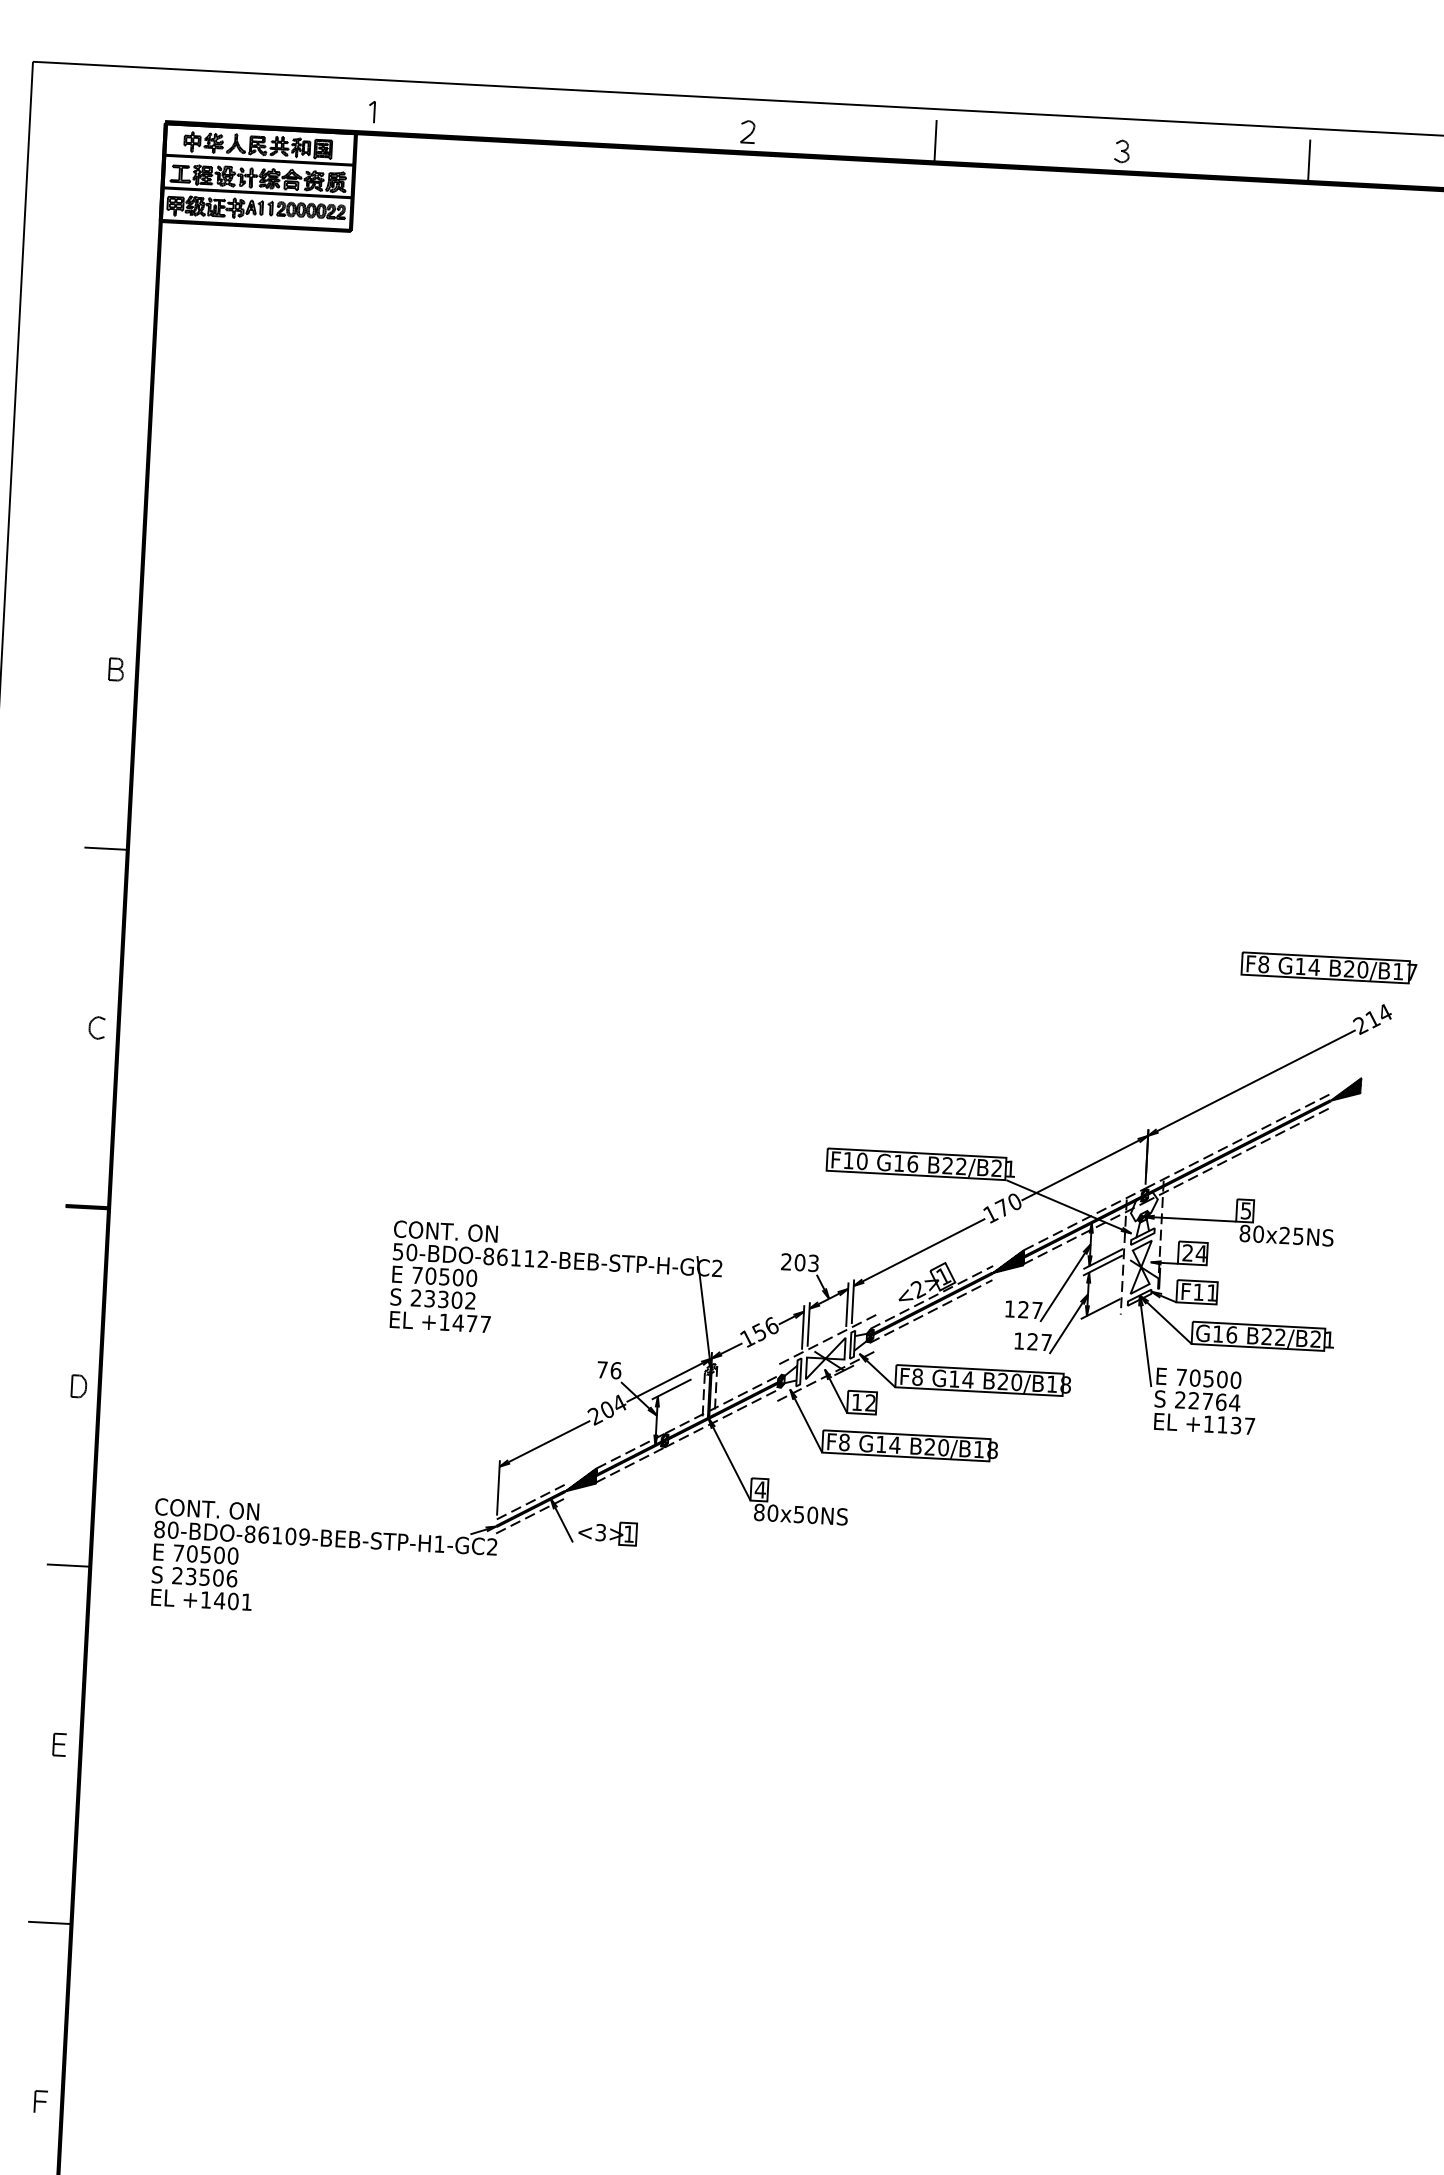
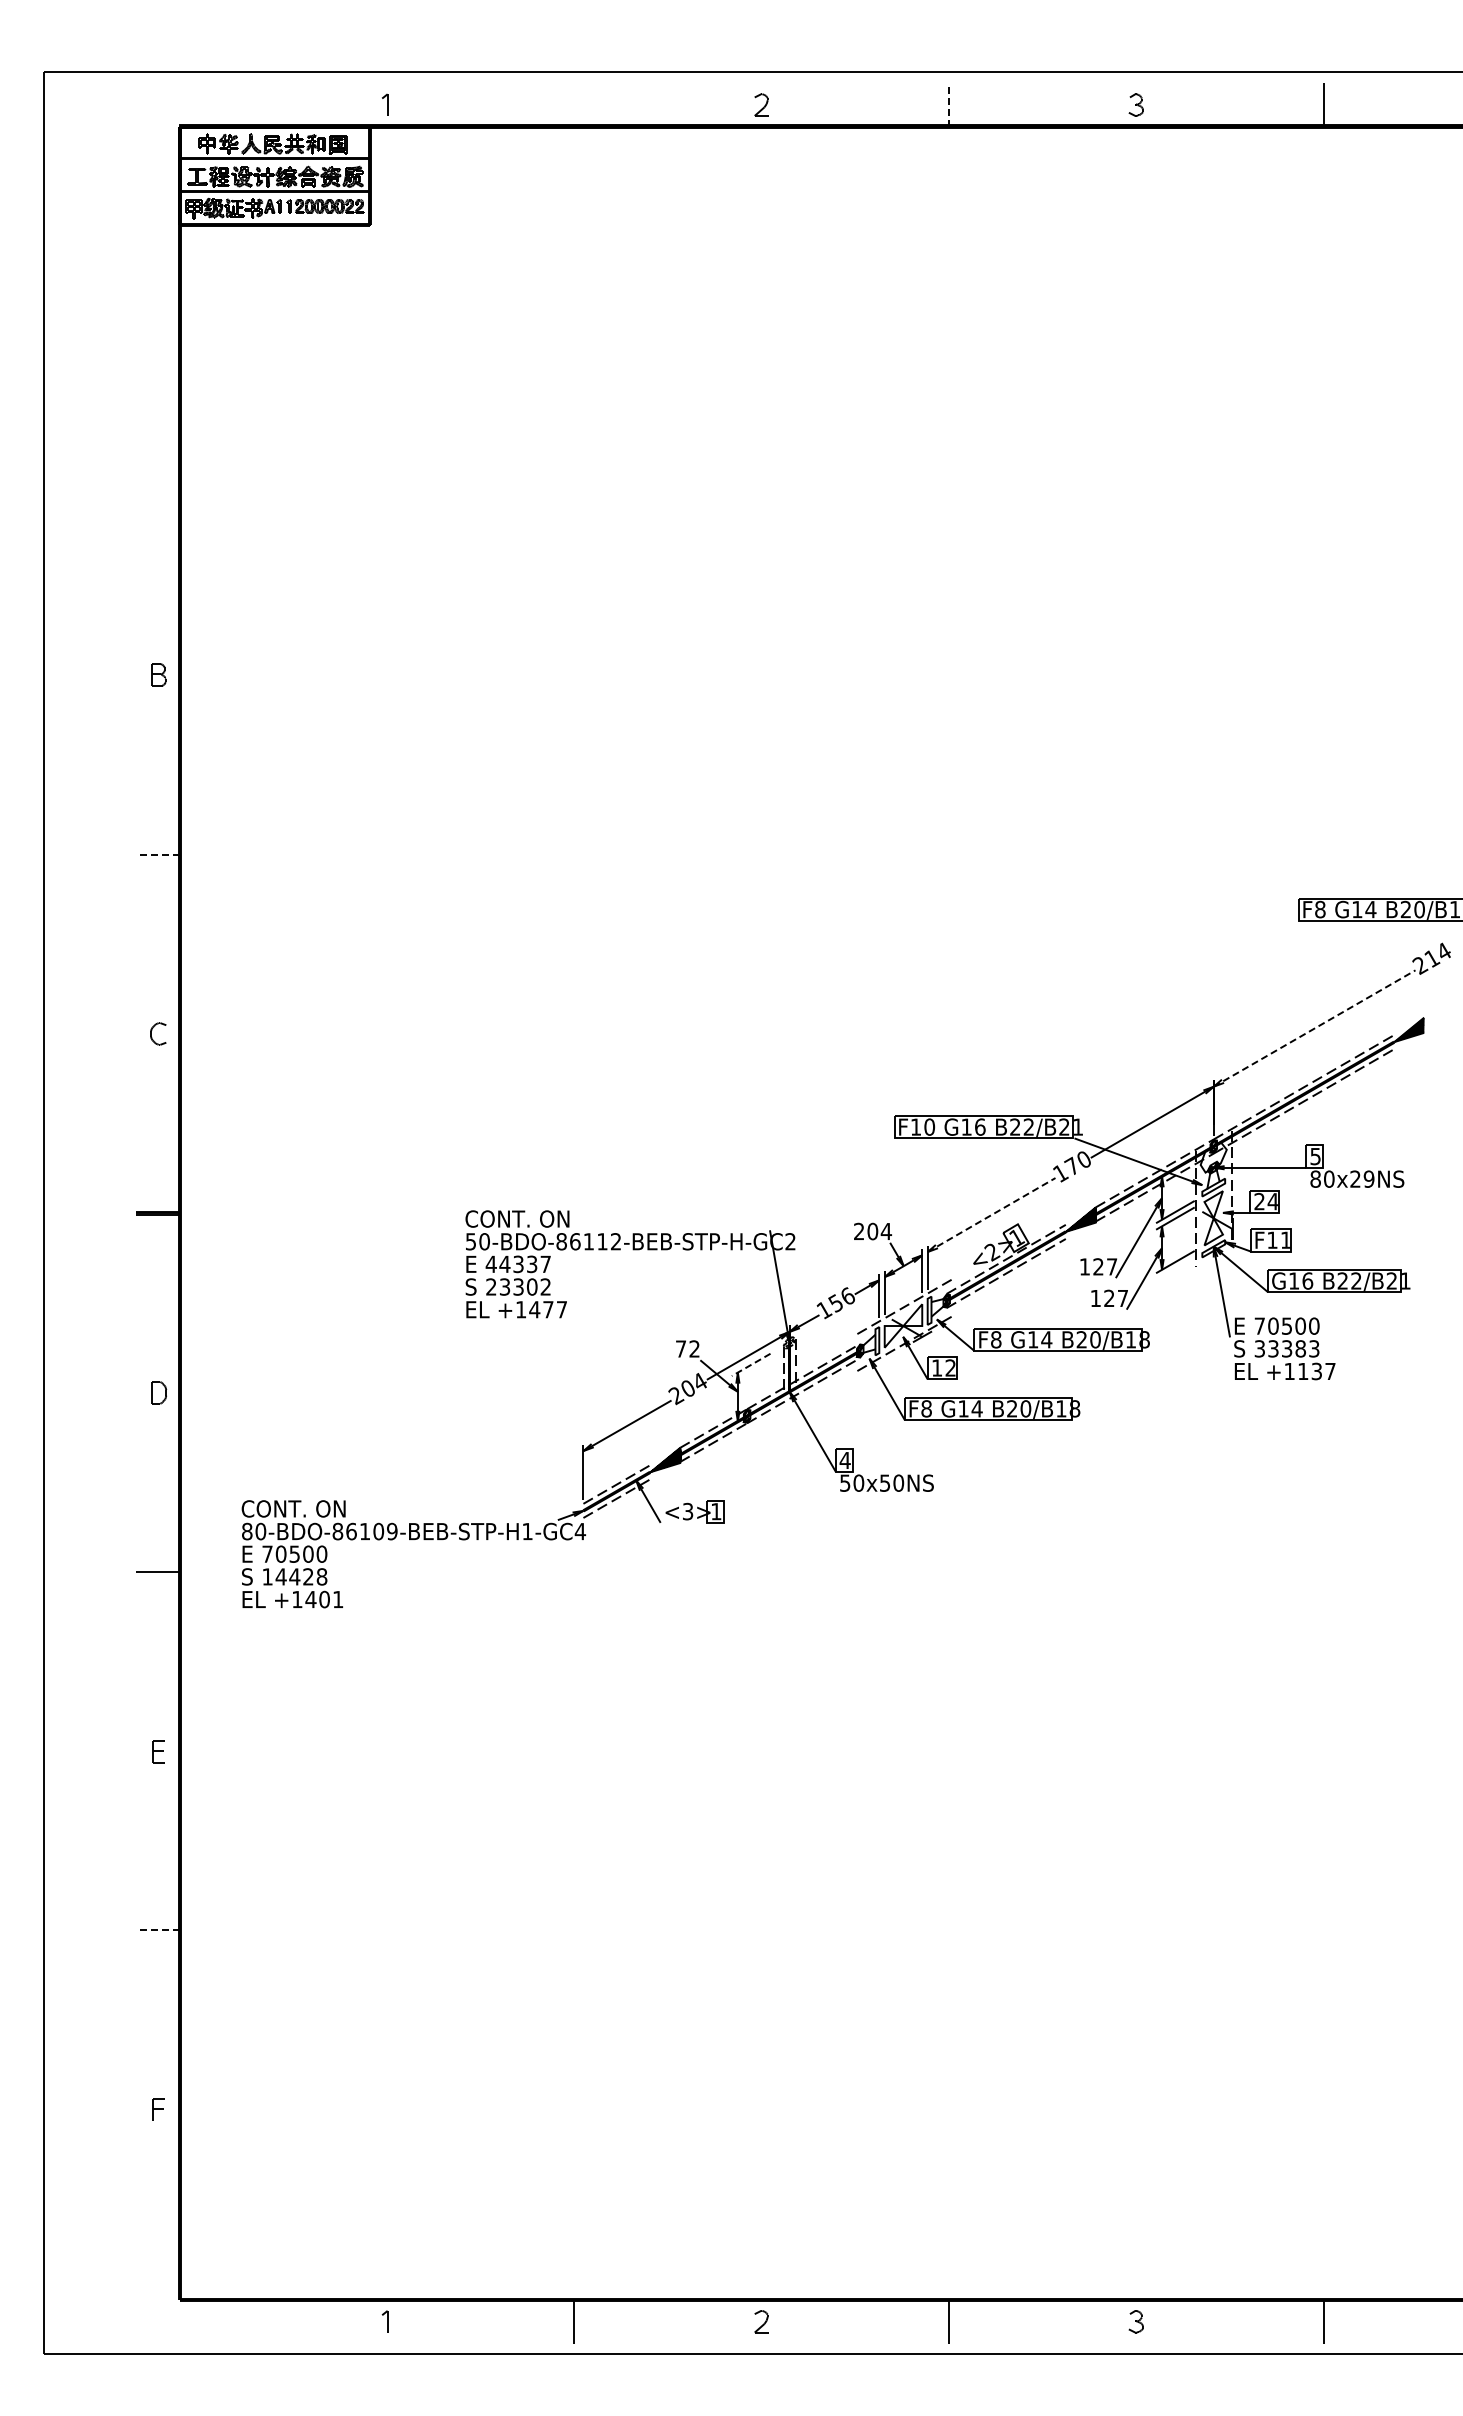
line: (935, 142) -> (949, 105), solid -> dashed
line: (106, 848) -> (158, 854), solid -> dashed
line: (1252, 1083) -> (1315, 1028), solid -> dashed
text: (1297, 1235) -> (1368, 1178), 80x25NS -> 80x29NS
line: (919, 1252) -> (991, 1215), solid -> dashed
text: (813, 1263) -> (886, 1231), 203 -> 204
text: (444, 1277) -> (518, 1264), 70500 -> 44337
text: (615, 1370) -> (694, 1348), 76 -> 72
line: (670, 1390) -> (750, 1365), solid -> dashed
text: (1207, 1401) -> (1286, 1348), 22764 -> 33383
text: (759, 1511) -> (845, 1482), 80x50NS -> 50x50NS
text: (492, 1546) -> (580, 1531), 80-BDO-86109-BEB-STP-H1-GC2 -> 80-BDO-86109-BEB-STP-H1-GC4
text: (204, 1576) -> (294, 1576), 23506 -> 14428
line: (50, 1923) -> (158, 1930), solid -> dashed

